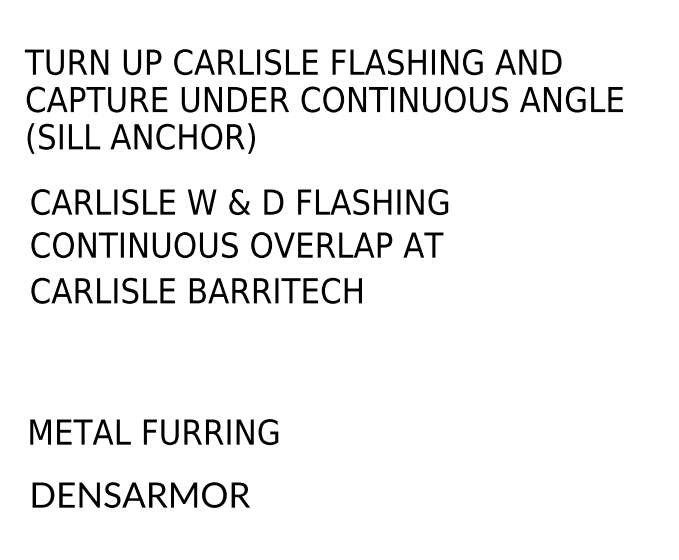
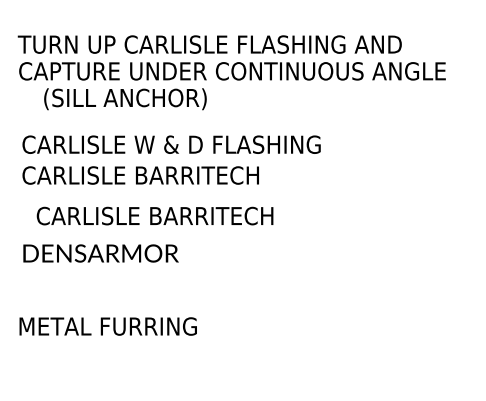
text: (140, 138) -> (124, 99), moved
text: (247, 245) -> (177, 175), CONTINUOUS OVERLAP AT -> CARLISLE BARRITECH
text: (196, 290) -> (154, 215), moved
text: (154, 431) -> (108, 326), moved
text: (140, 494) -> (100, 253), moved

